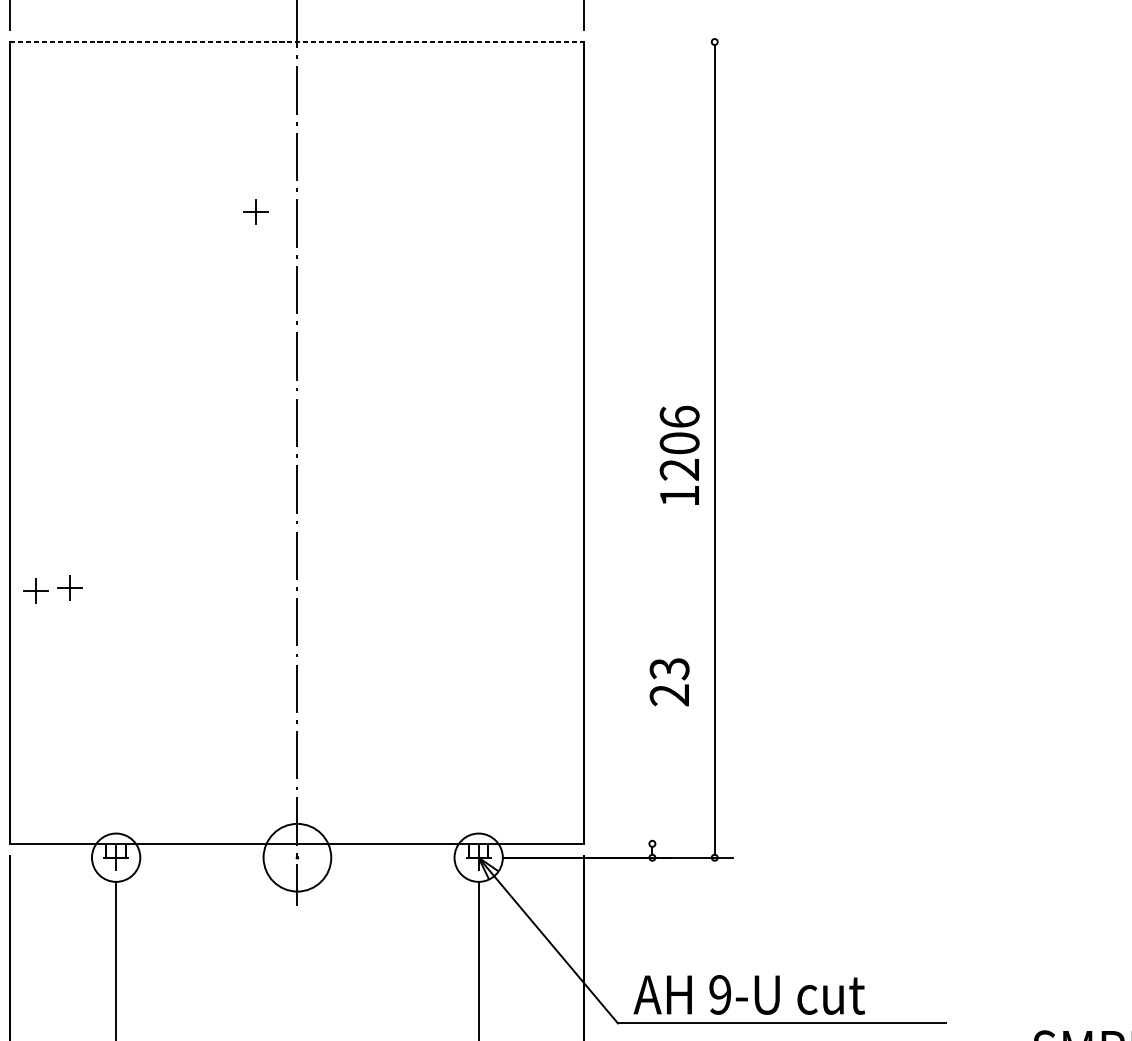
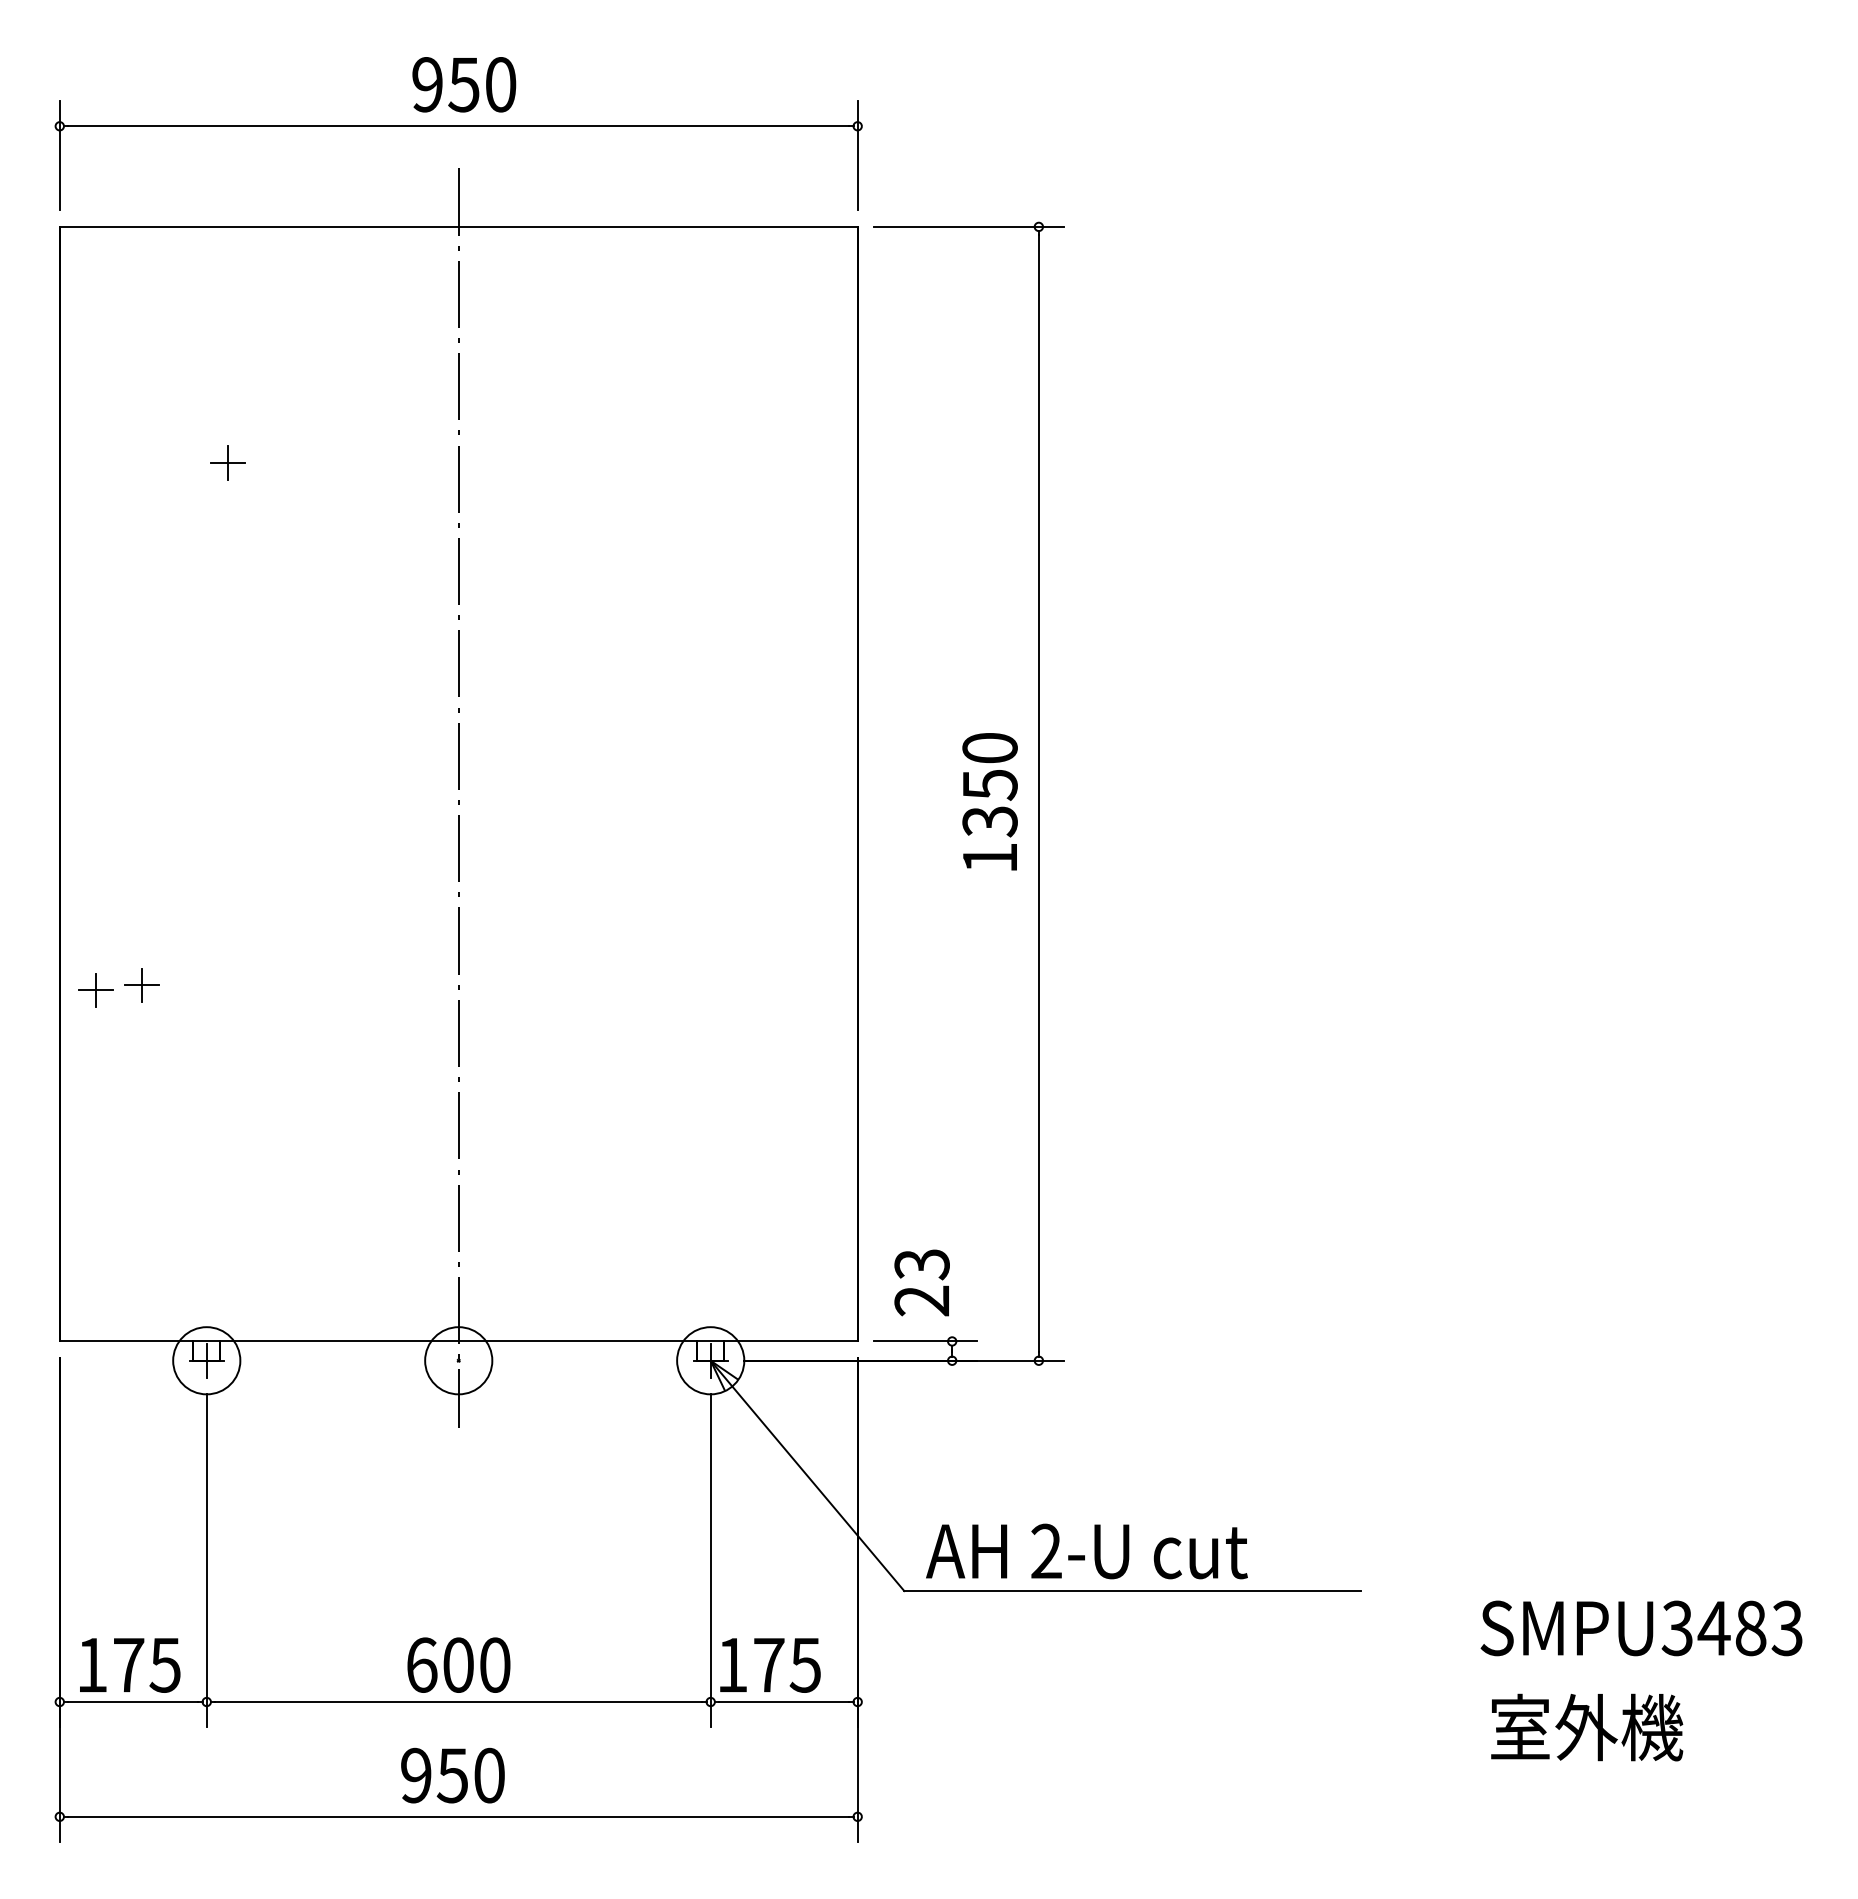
line: (297, 41) -> (458, 226), dashed -> solid
line: (664, 41) -> (969, 226), added
part: (255, 211) -> (227, 462), moved
text: (679, 443) -> (989, 784), 1206 -> 1350
text: (669, 682) -> (921, 1282), moved
line: (633, 843) -> (925, 1341), added
circle: (297, 857) -> (458, 1360), size x0.71
text: (720, 994) -> (1046, 1551), 9-U -> 2-U

